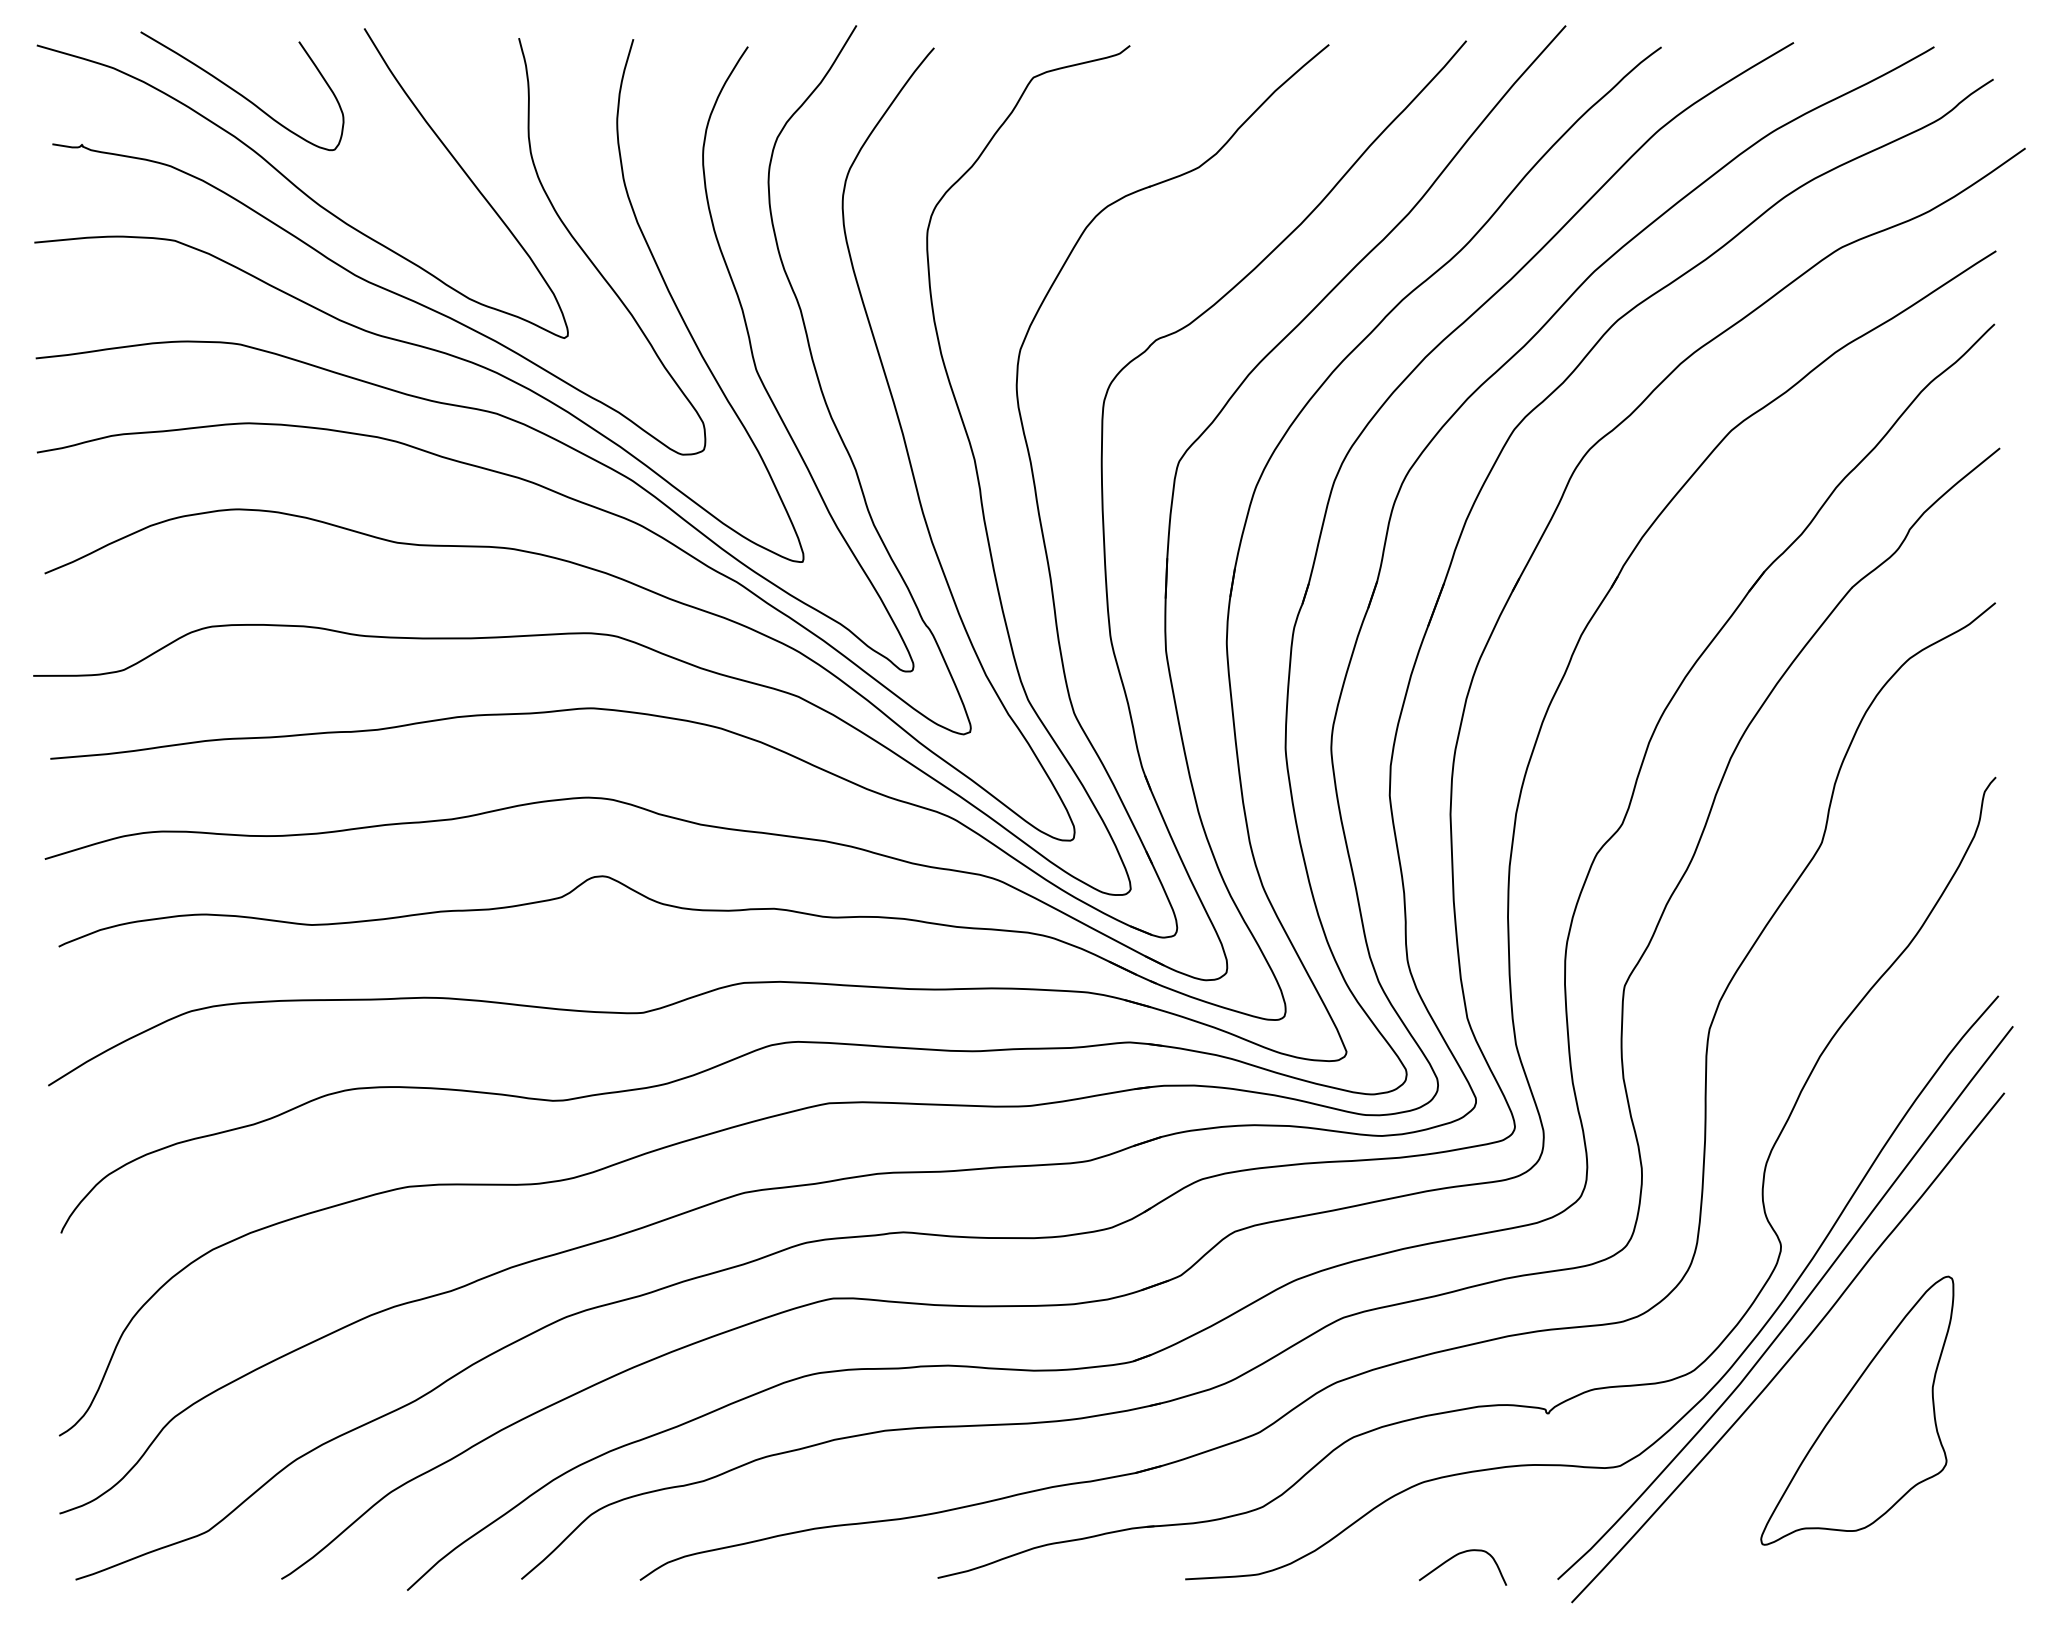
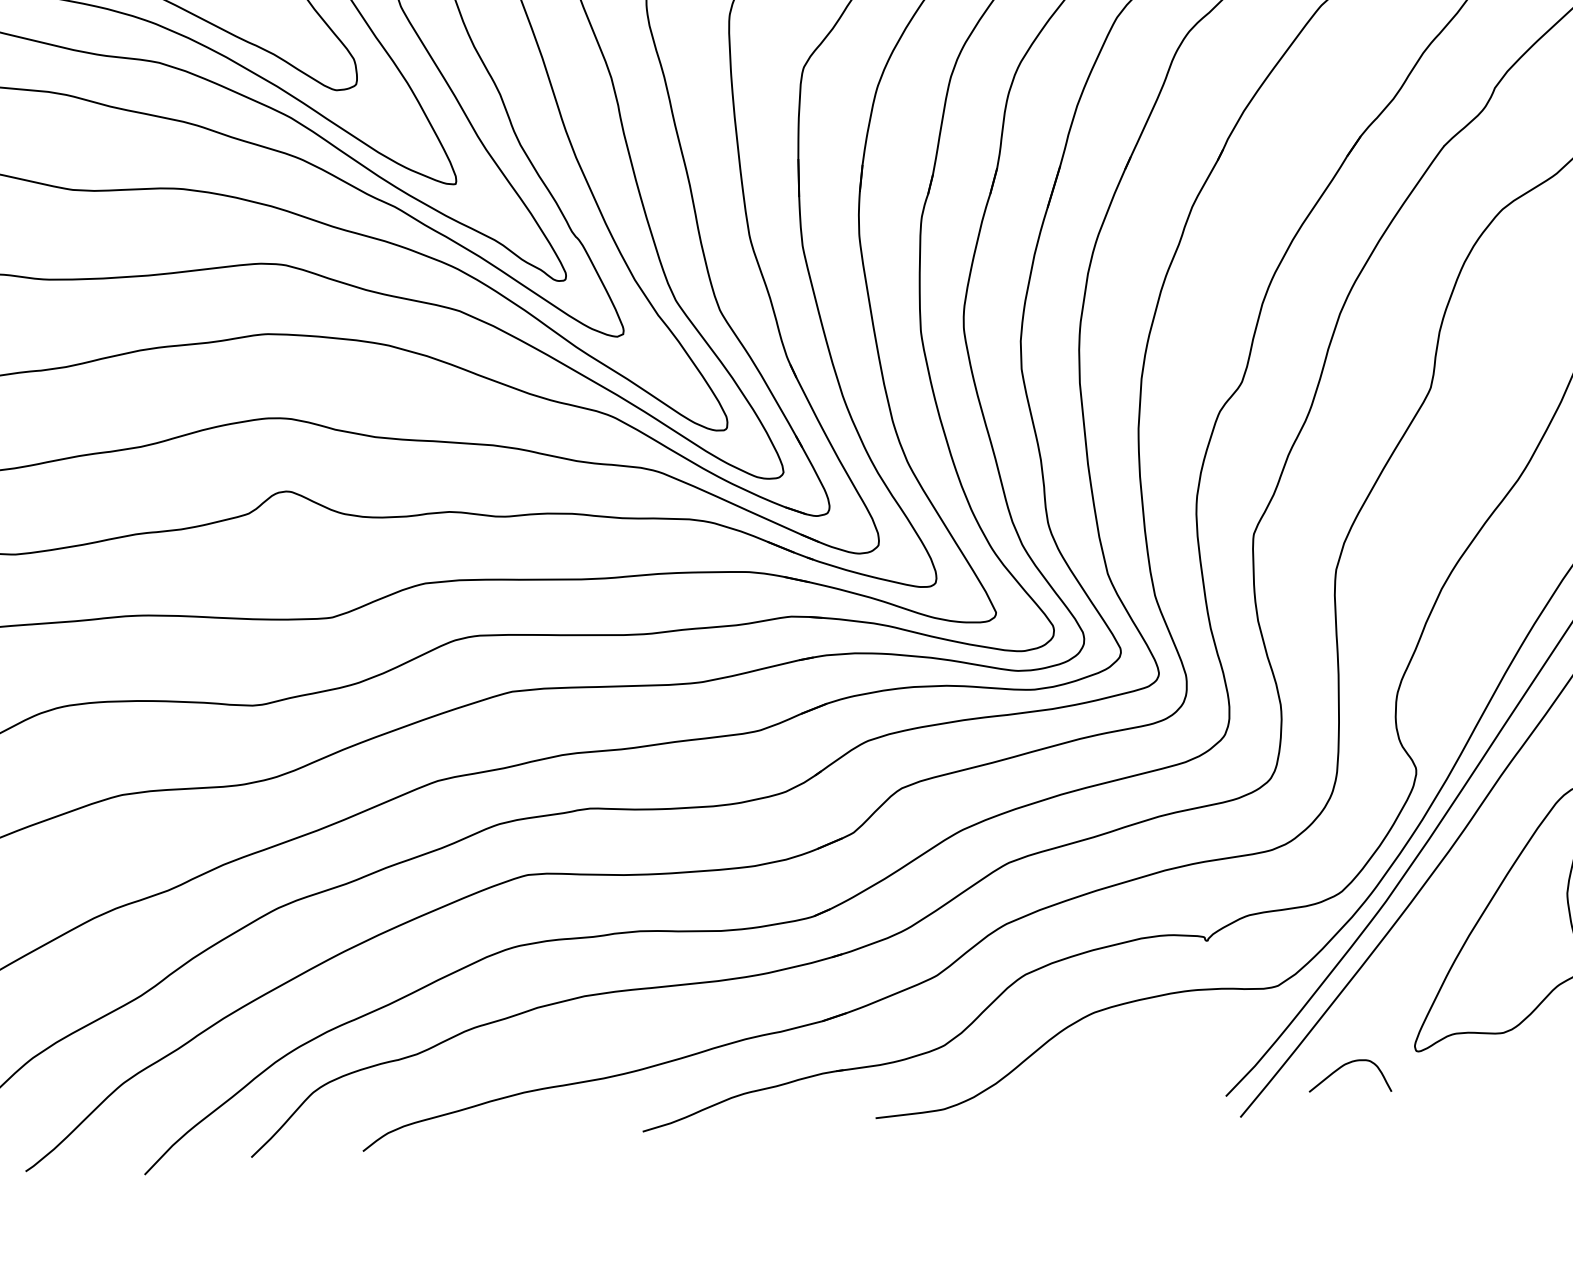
curve: (1456, 1556) -> (1342, 1067), moved

